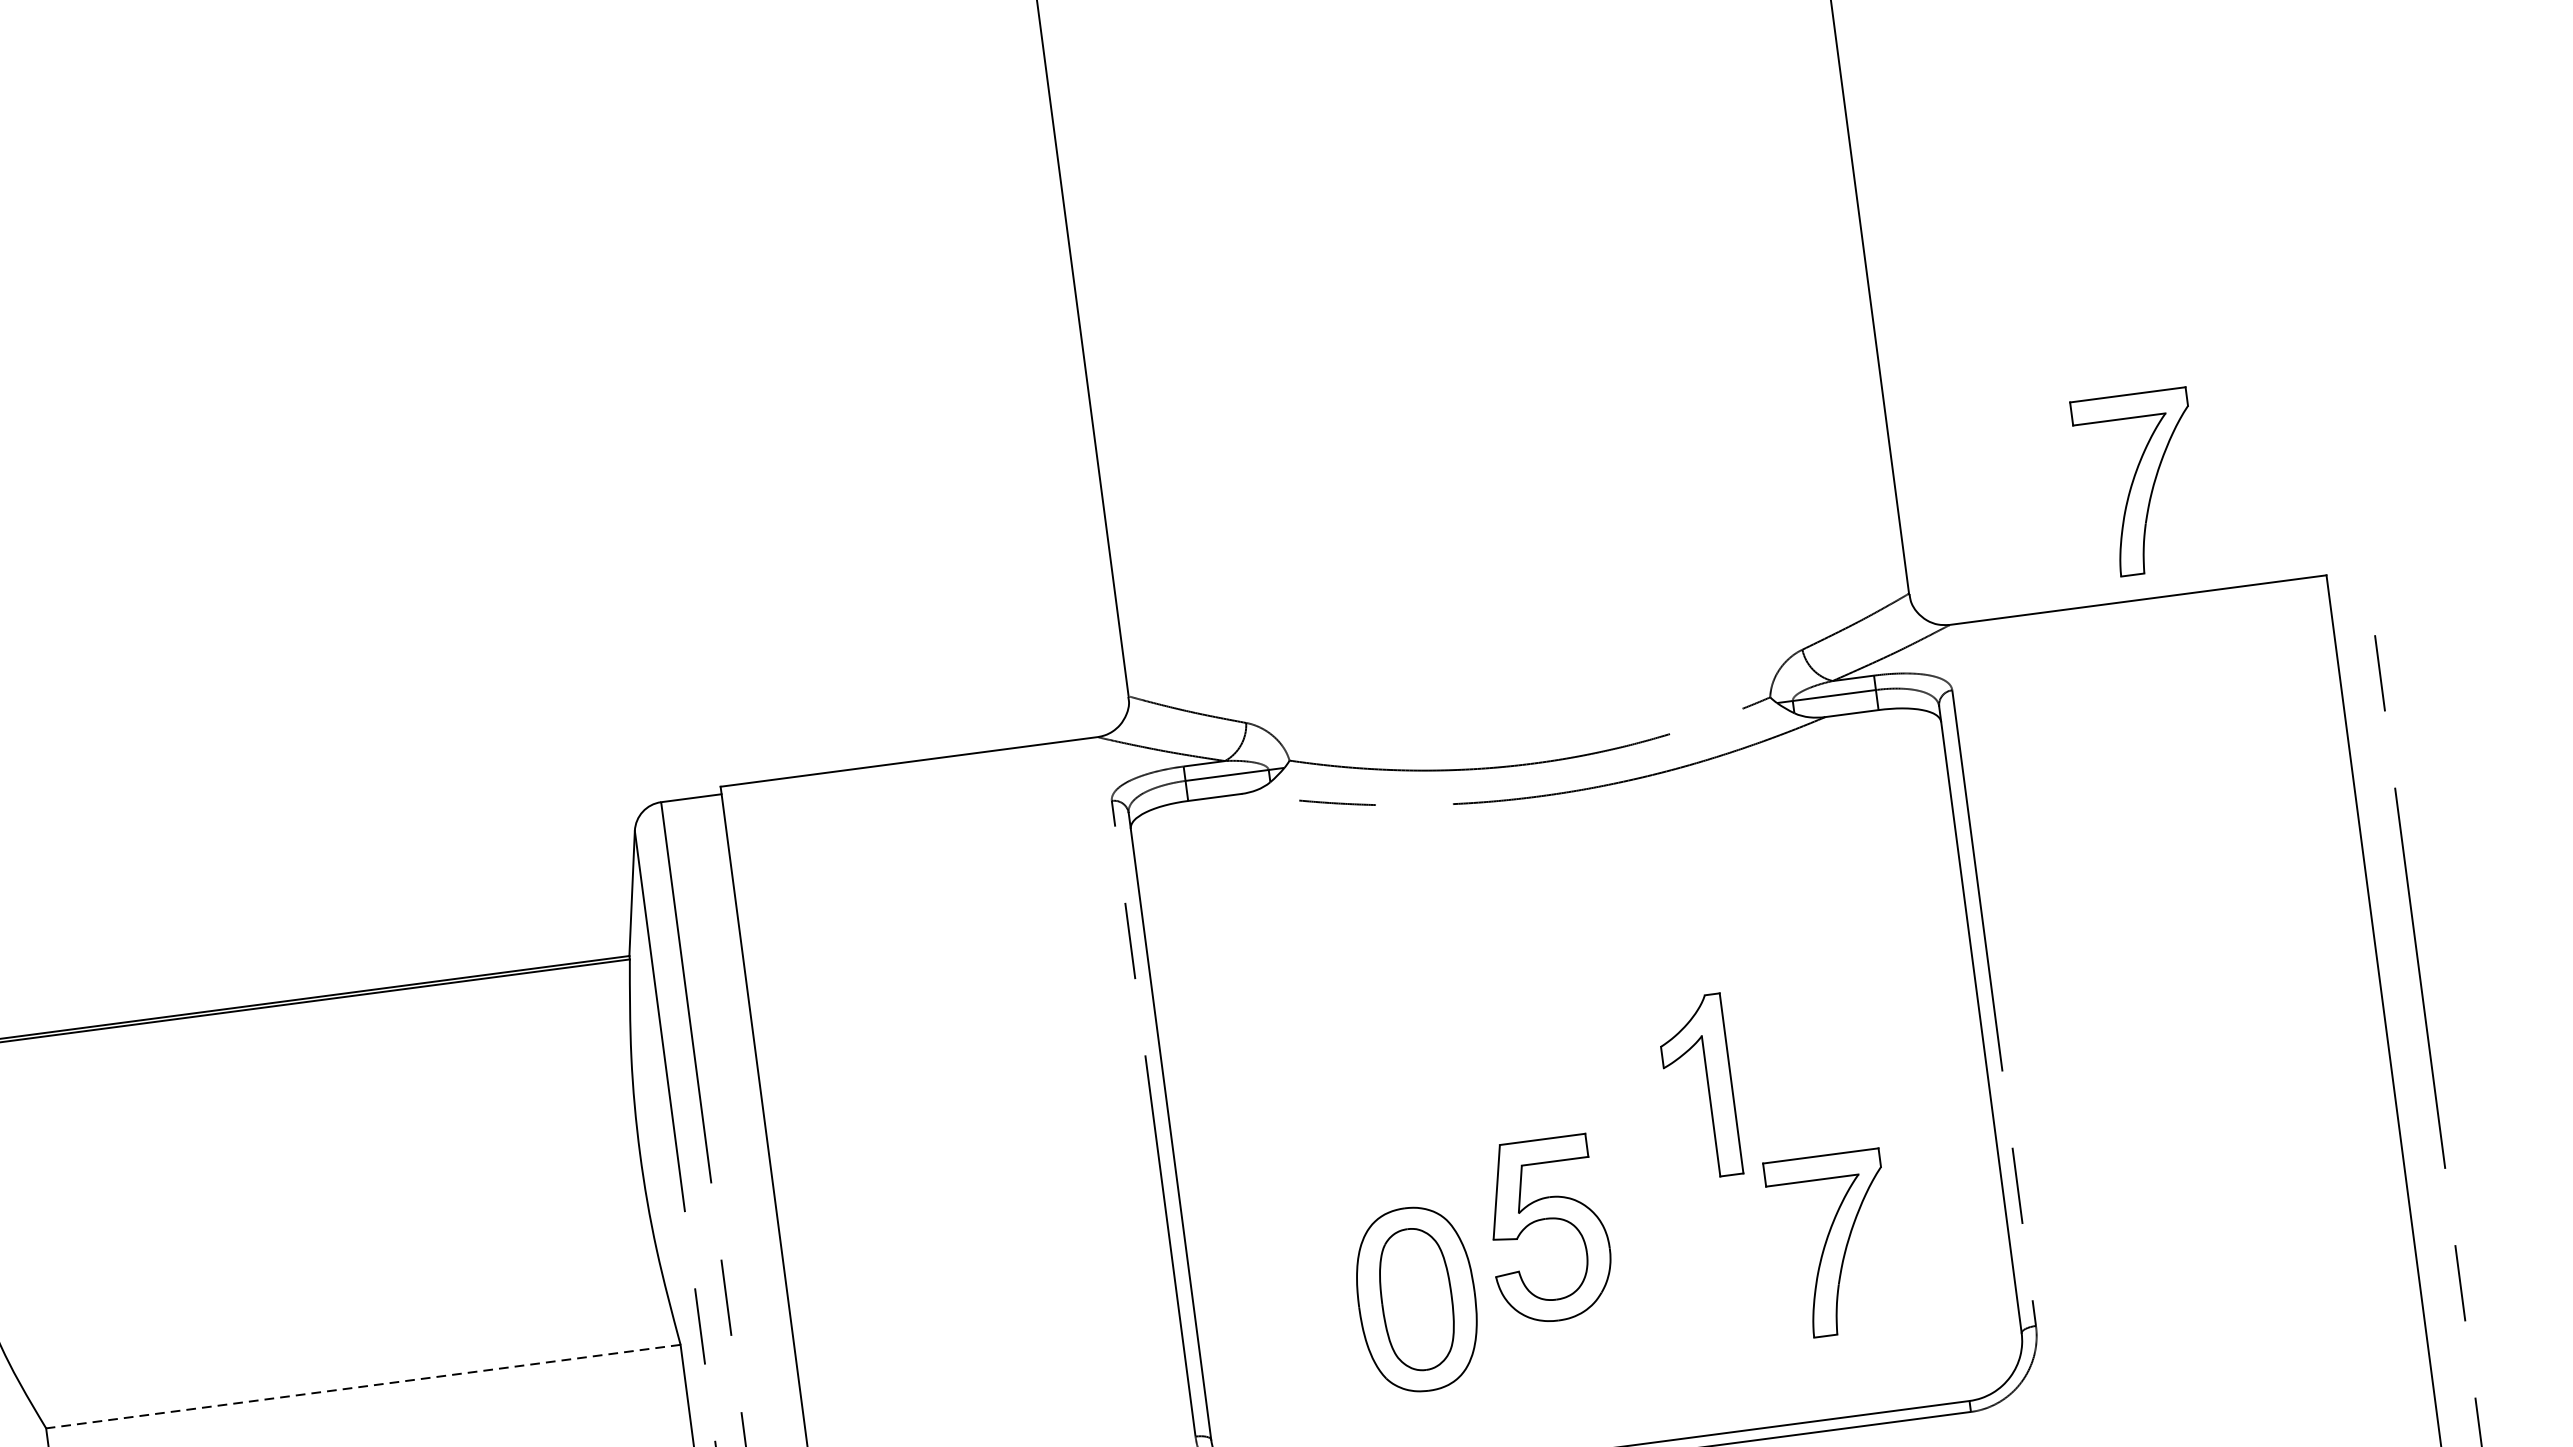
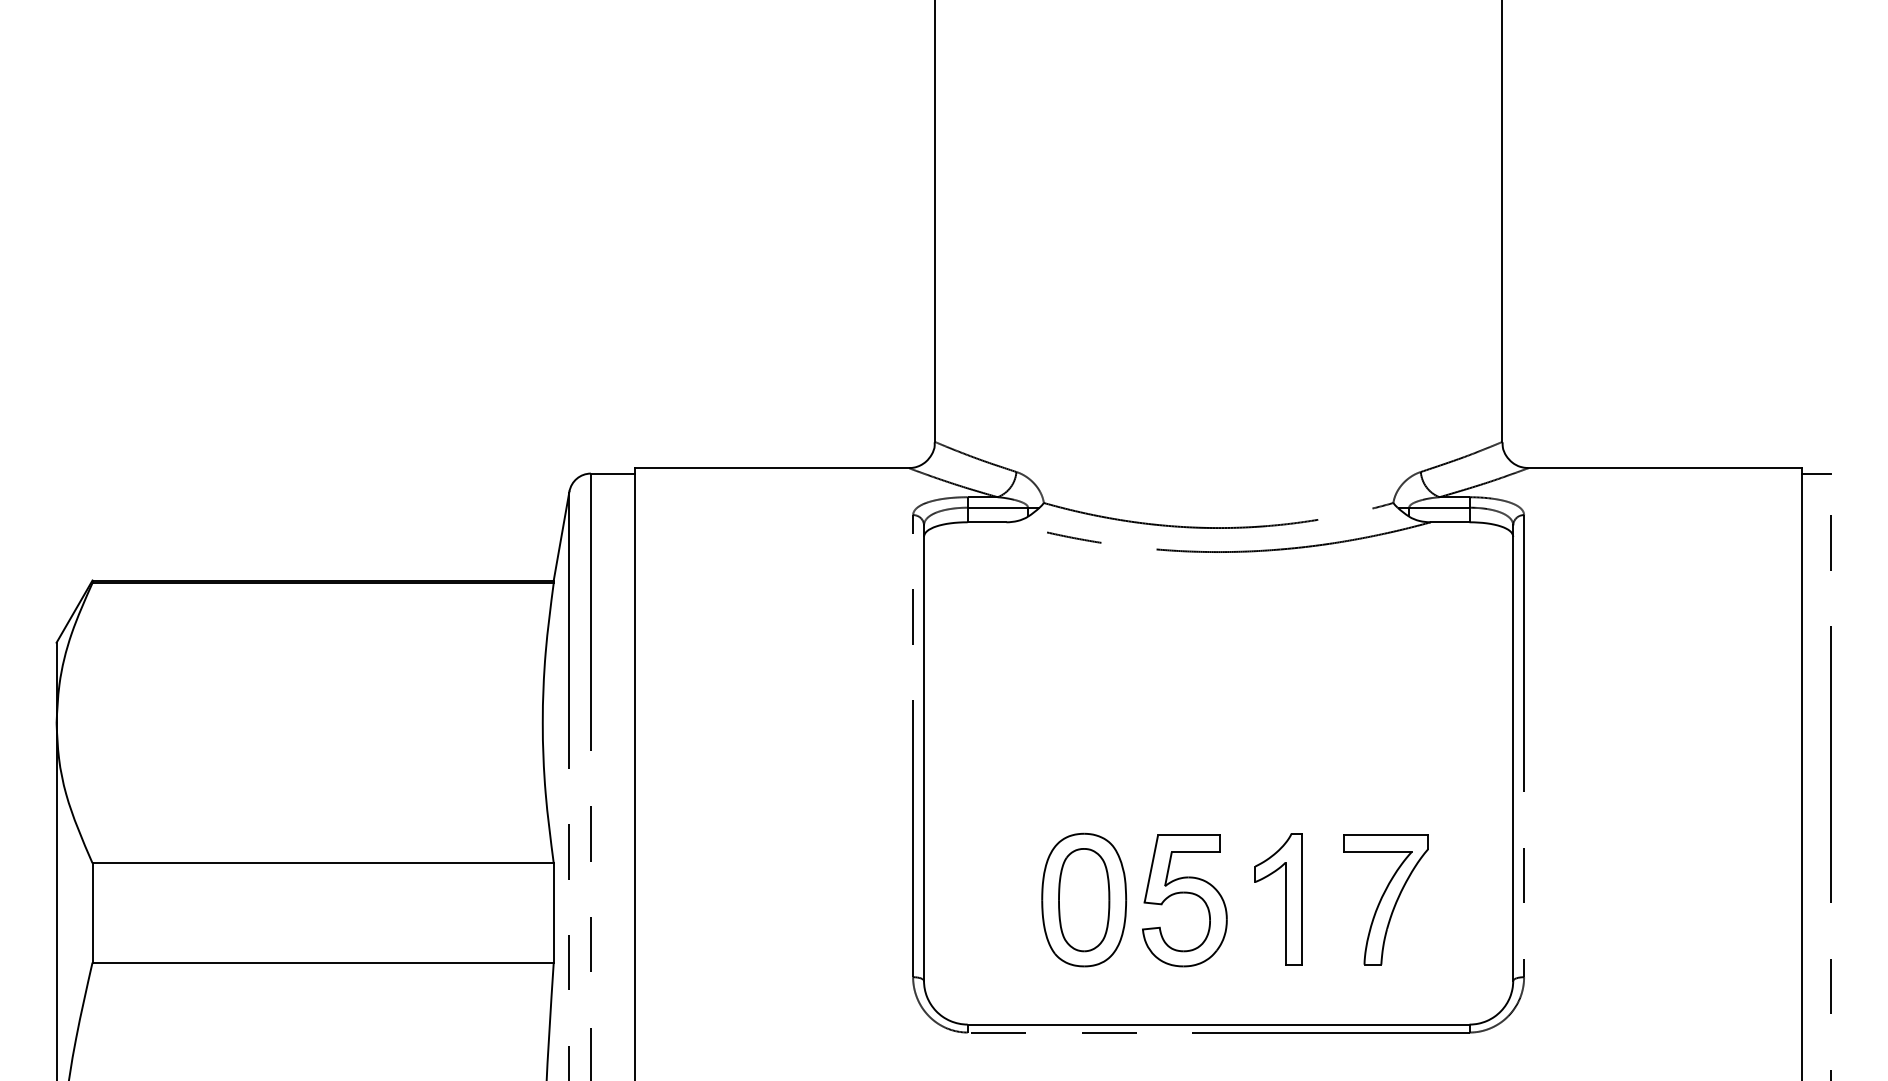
part: (2138, 483) -> (1676, 384), removed
line: (2346, 580) -> (1816, 473), added
part: (1708, 1086) -> (1285, 899), moved
part: (1546, 1220) -> (1184, 893), moved
line: (363, 1386) -> (323, 863), dashed -> solid

